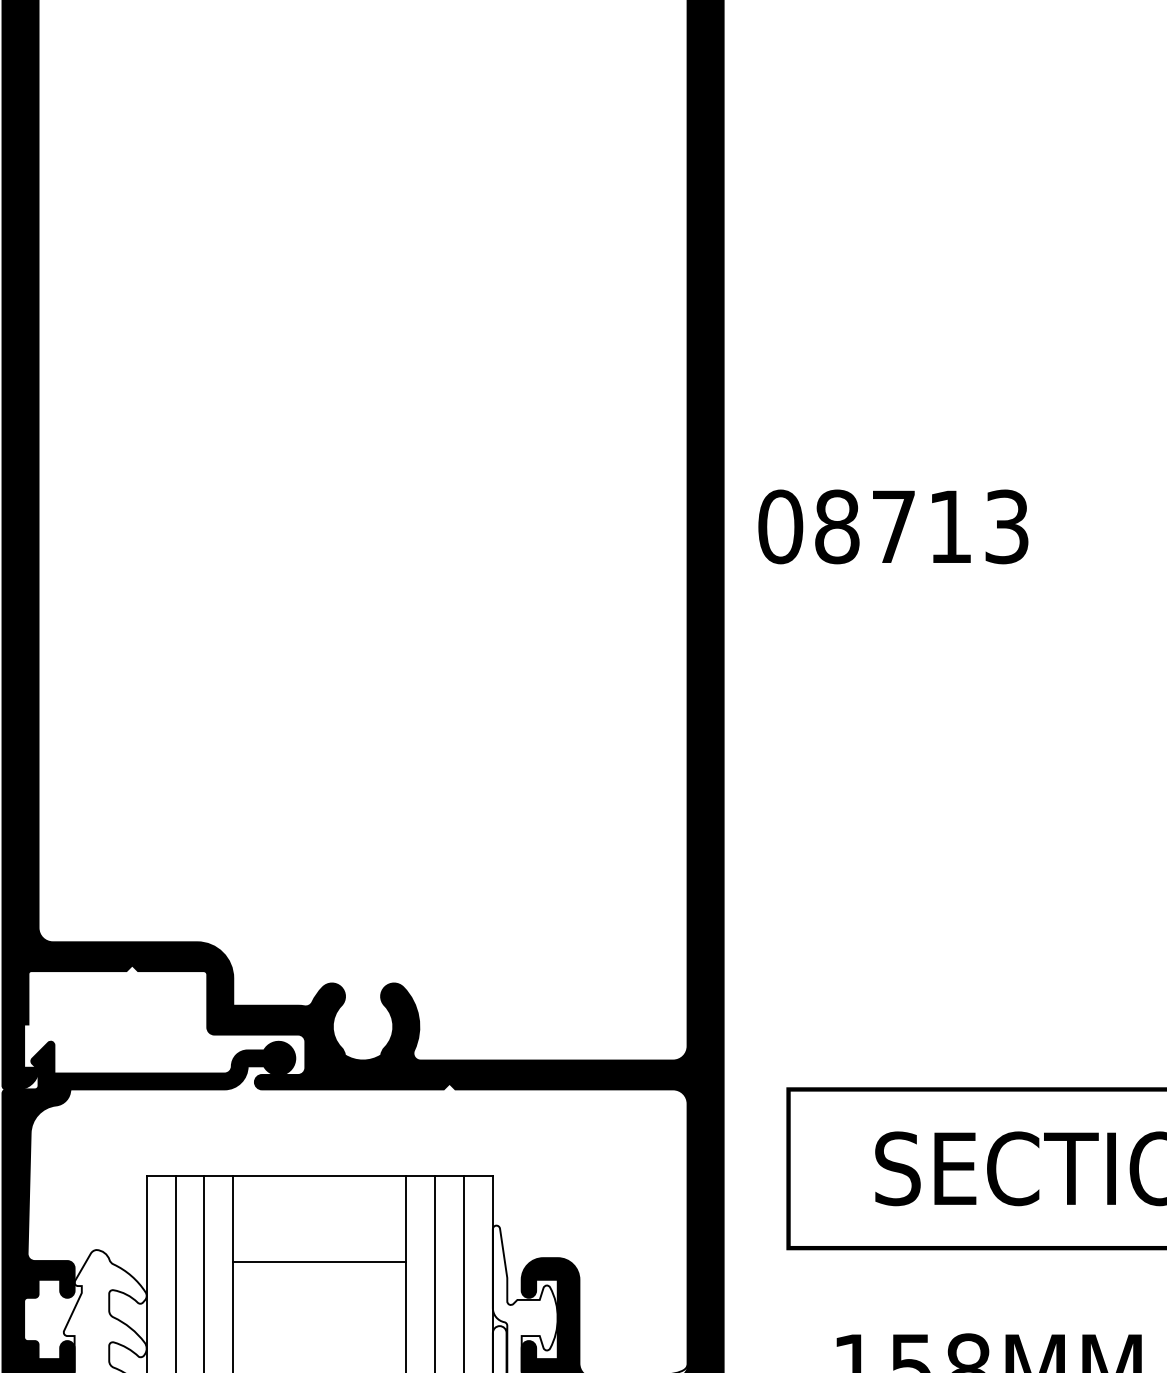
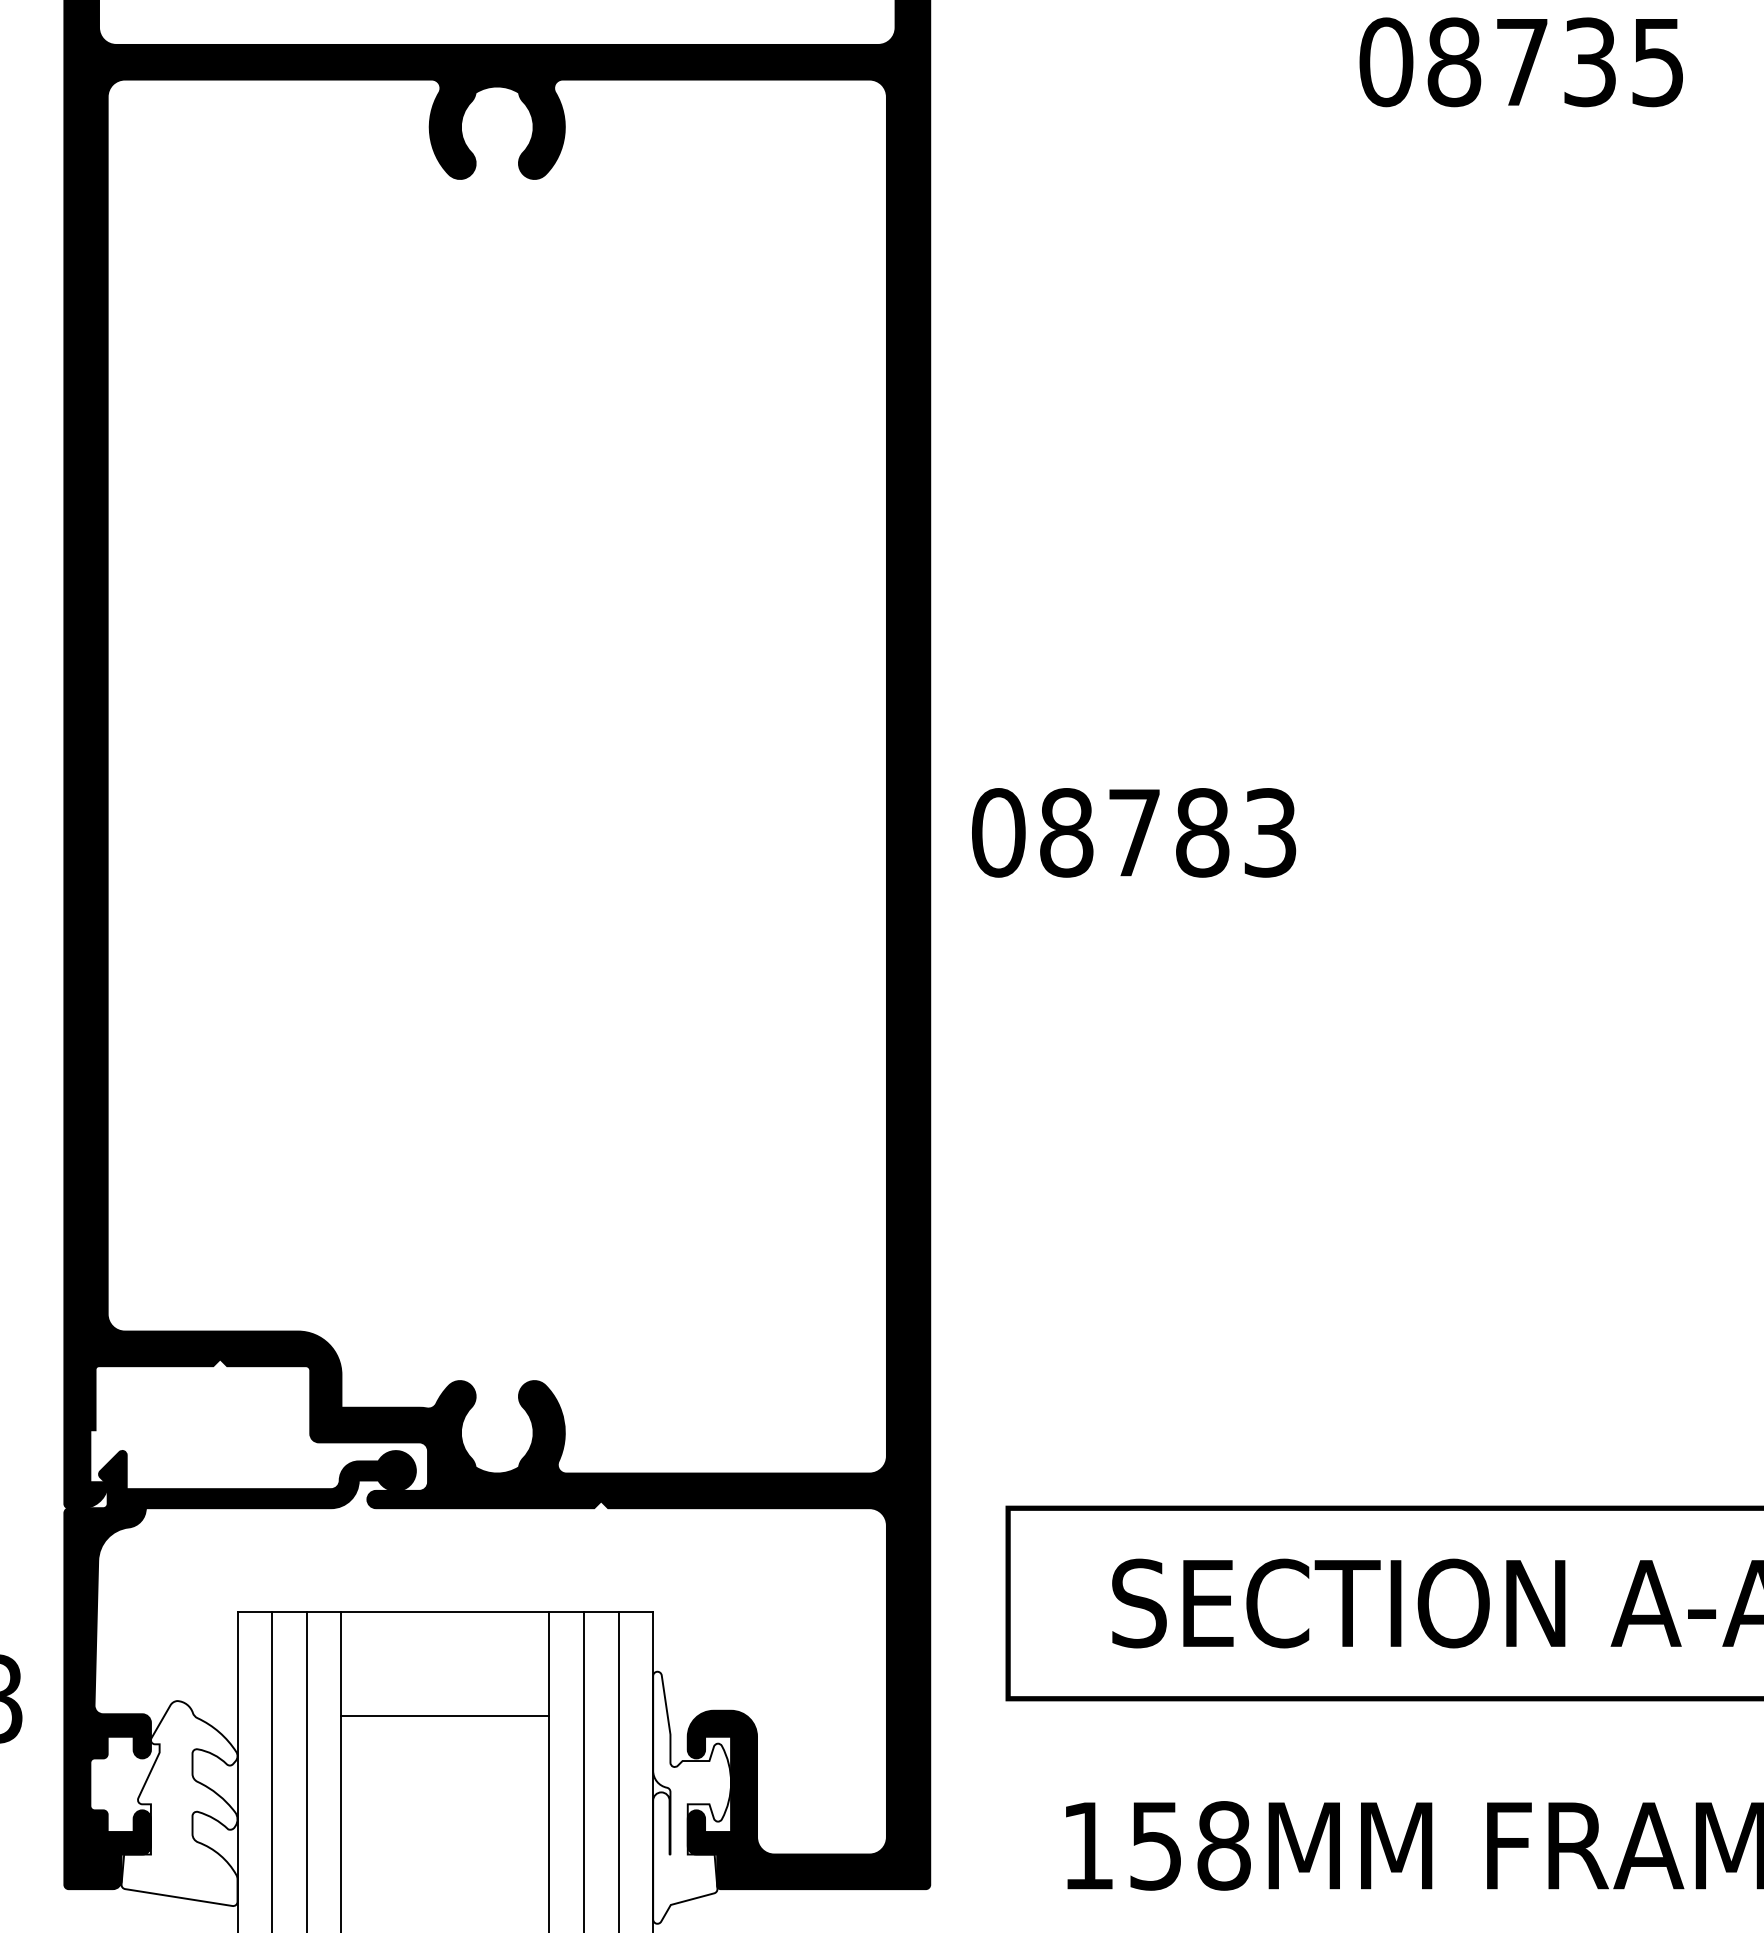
text: (950, 526) -> (1202, 832), 08713 -> 08783

